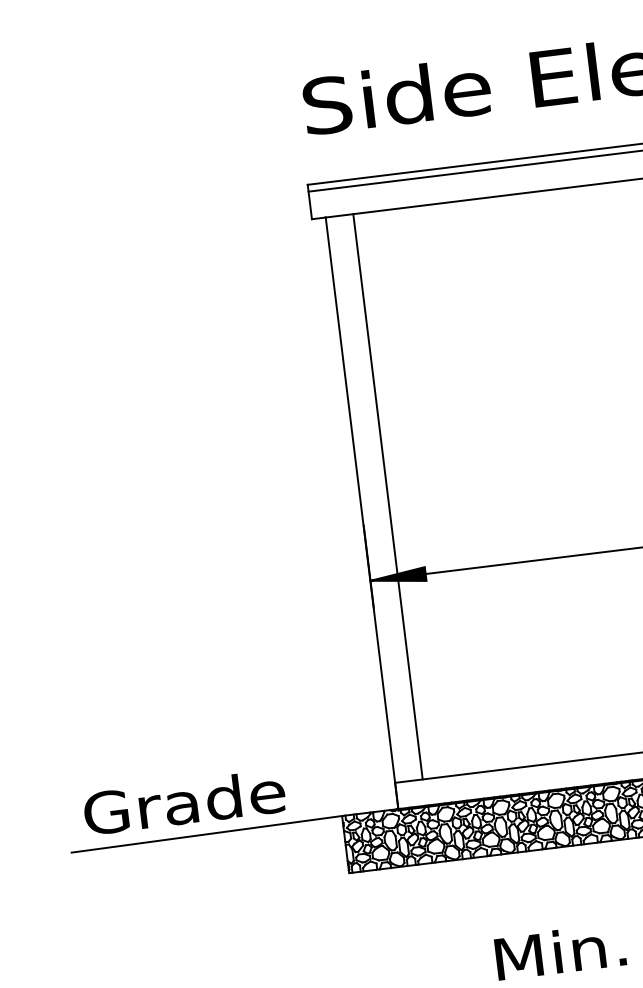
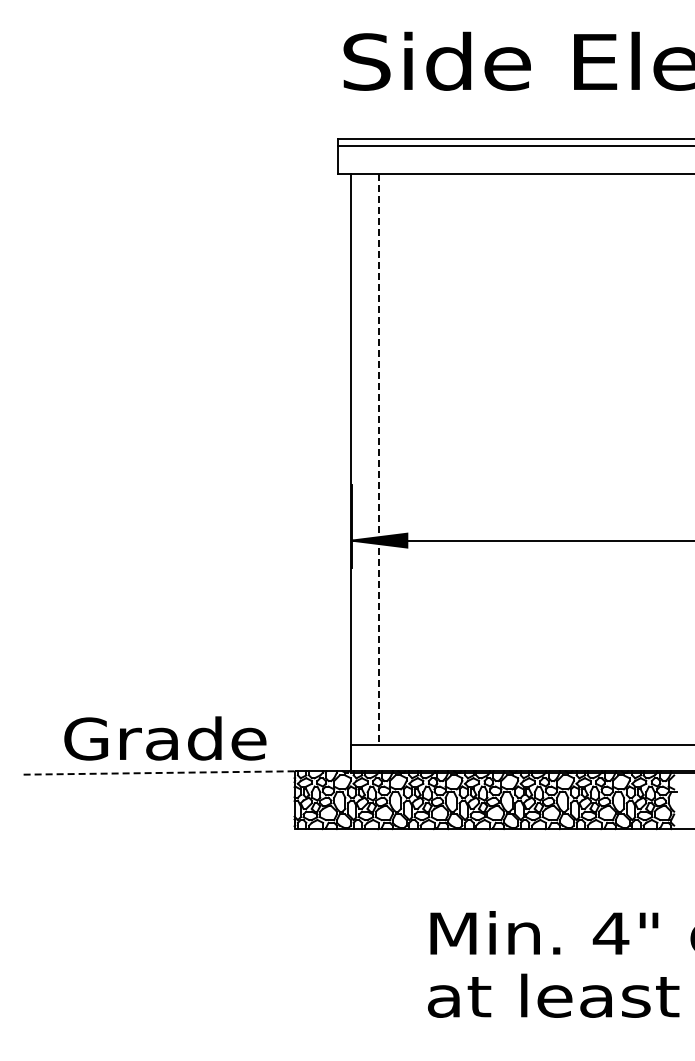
line: (388, 497) -> (379, 459), solid -> dashed
text: (184, 802) -> (165, 738), moved
line: (206, 834) -> (157, 773), solid -> dashed

